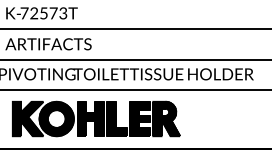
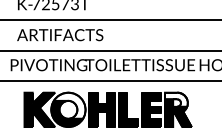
fill: (164, 108) -> (176, 99), removed
fill: (57, 114) -> (69, 105), removed

